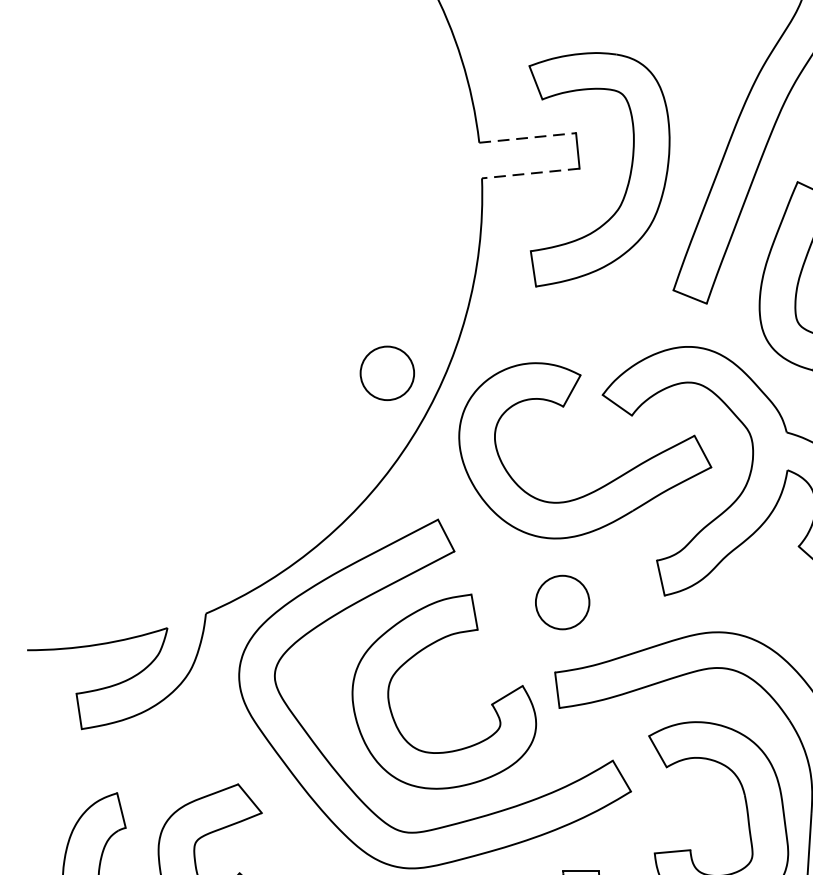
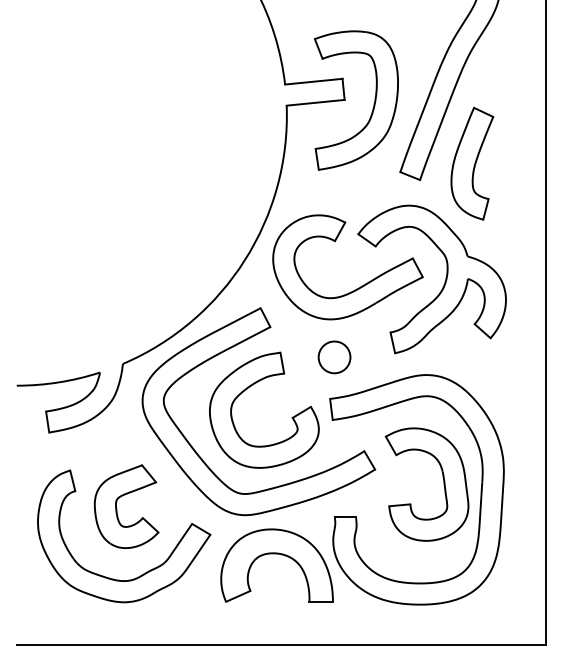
line: (527, 137) -> (313, 81), dashed -> solid
line: (530, 173) -> (315, 102), dashed -> solid
circle: (387, 373) -> (230, 221), removed

